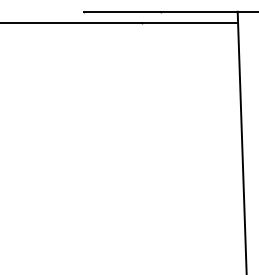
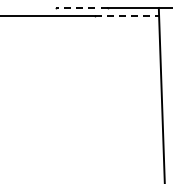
line: (122, 11) -> (81, 7), solid -> dashed
line: (190, 23) -> (127, 15), solid -> dashed

